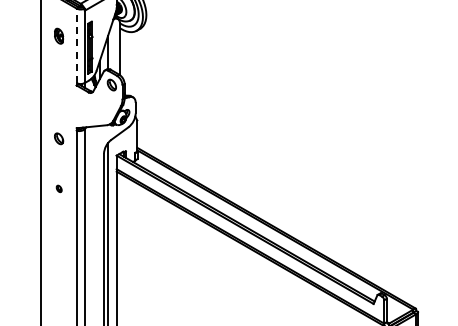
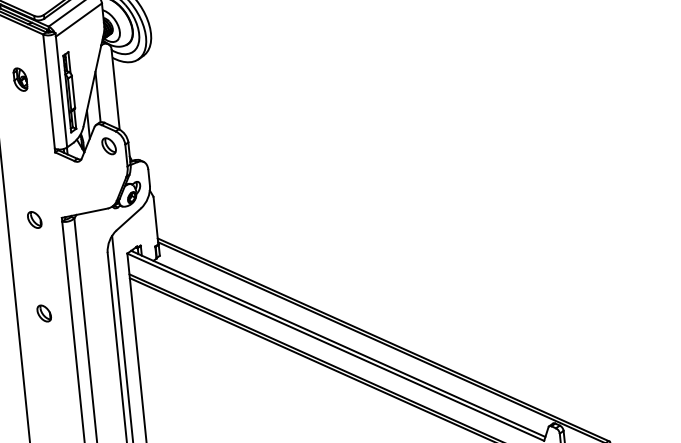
line: (76, 45) -> (48, 91), dashed -> solid
part: (59, 138) -> (35, 219), moved
part: (59, 188) -> (44, 312), size x1.67

